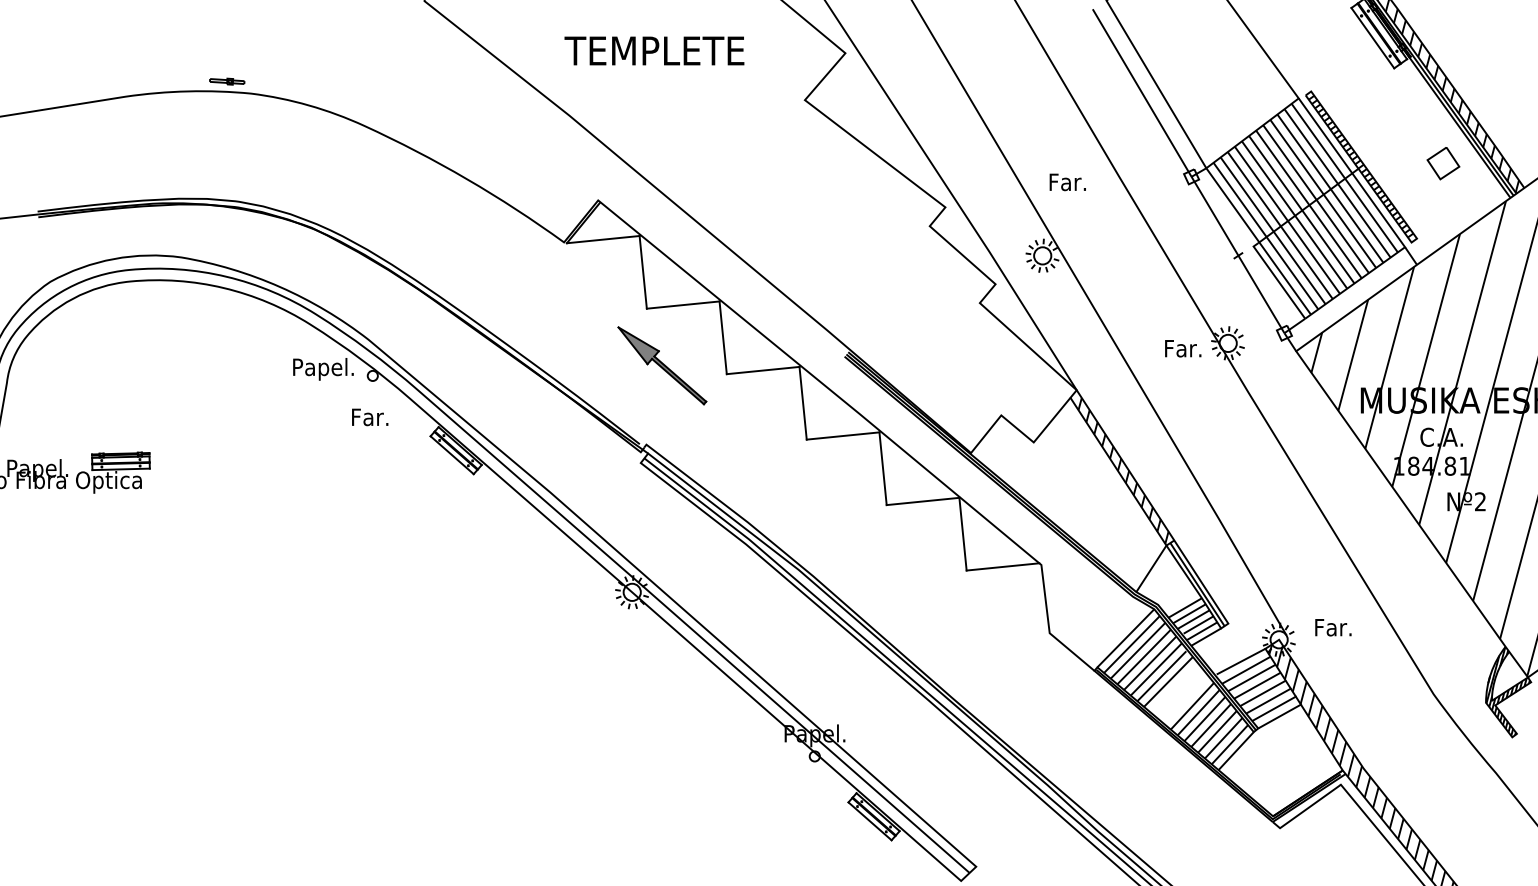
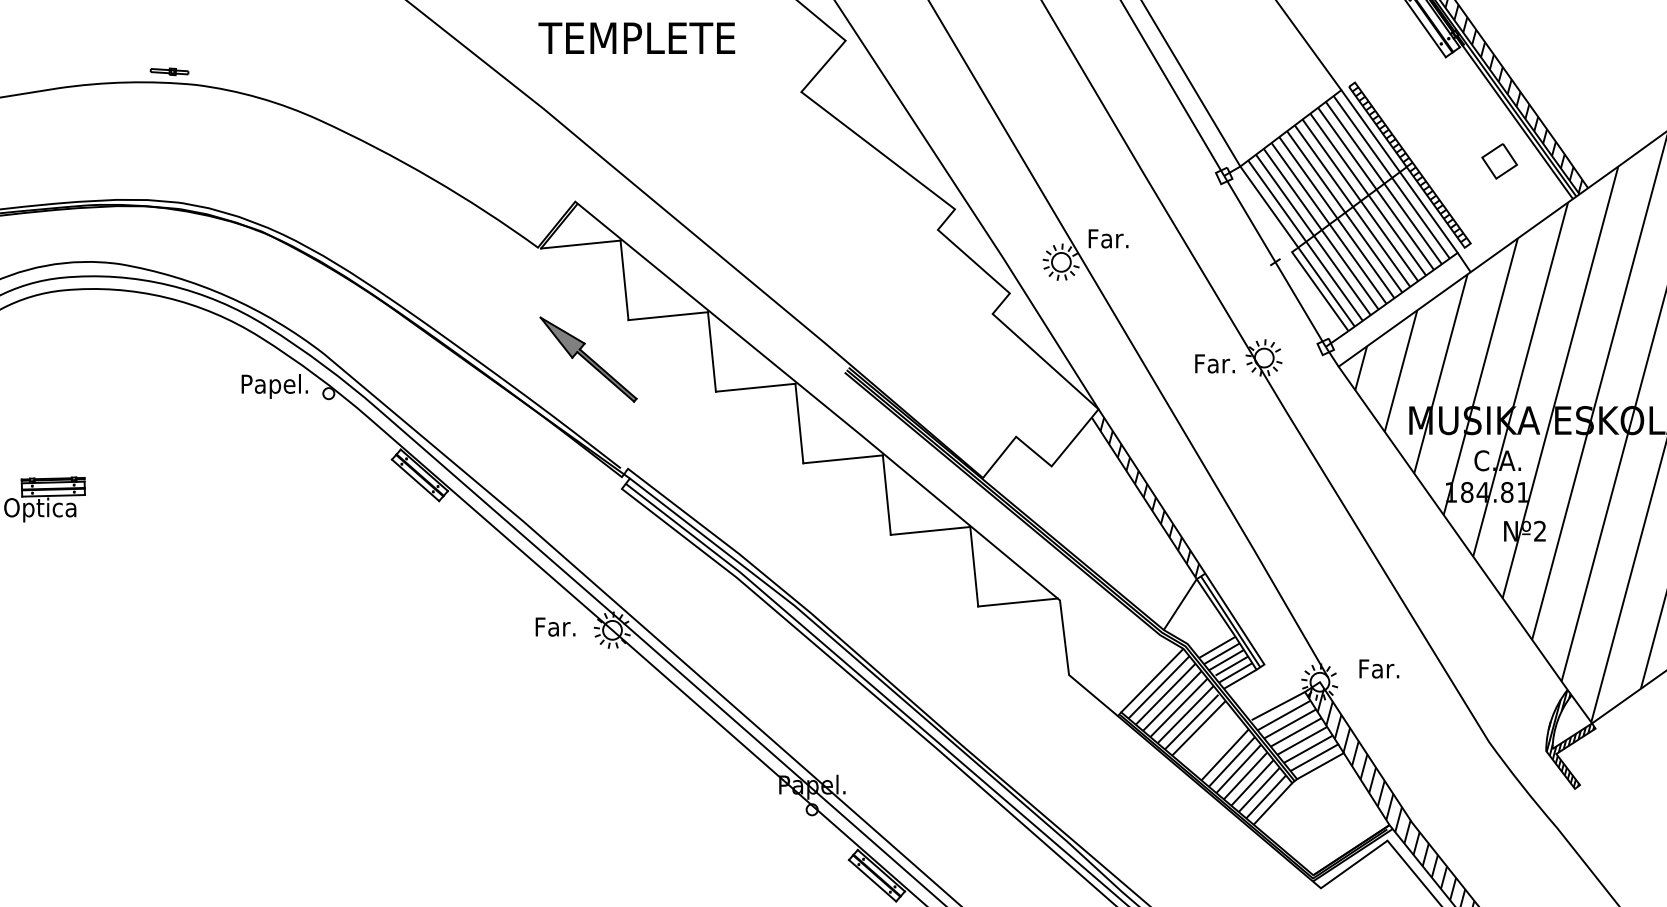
text: (1067, 182) -> (1108, 238), moved
part: (662, 365) -> (588, 359), moved
text: (370, 417) -> (555, 627), moved

